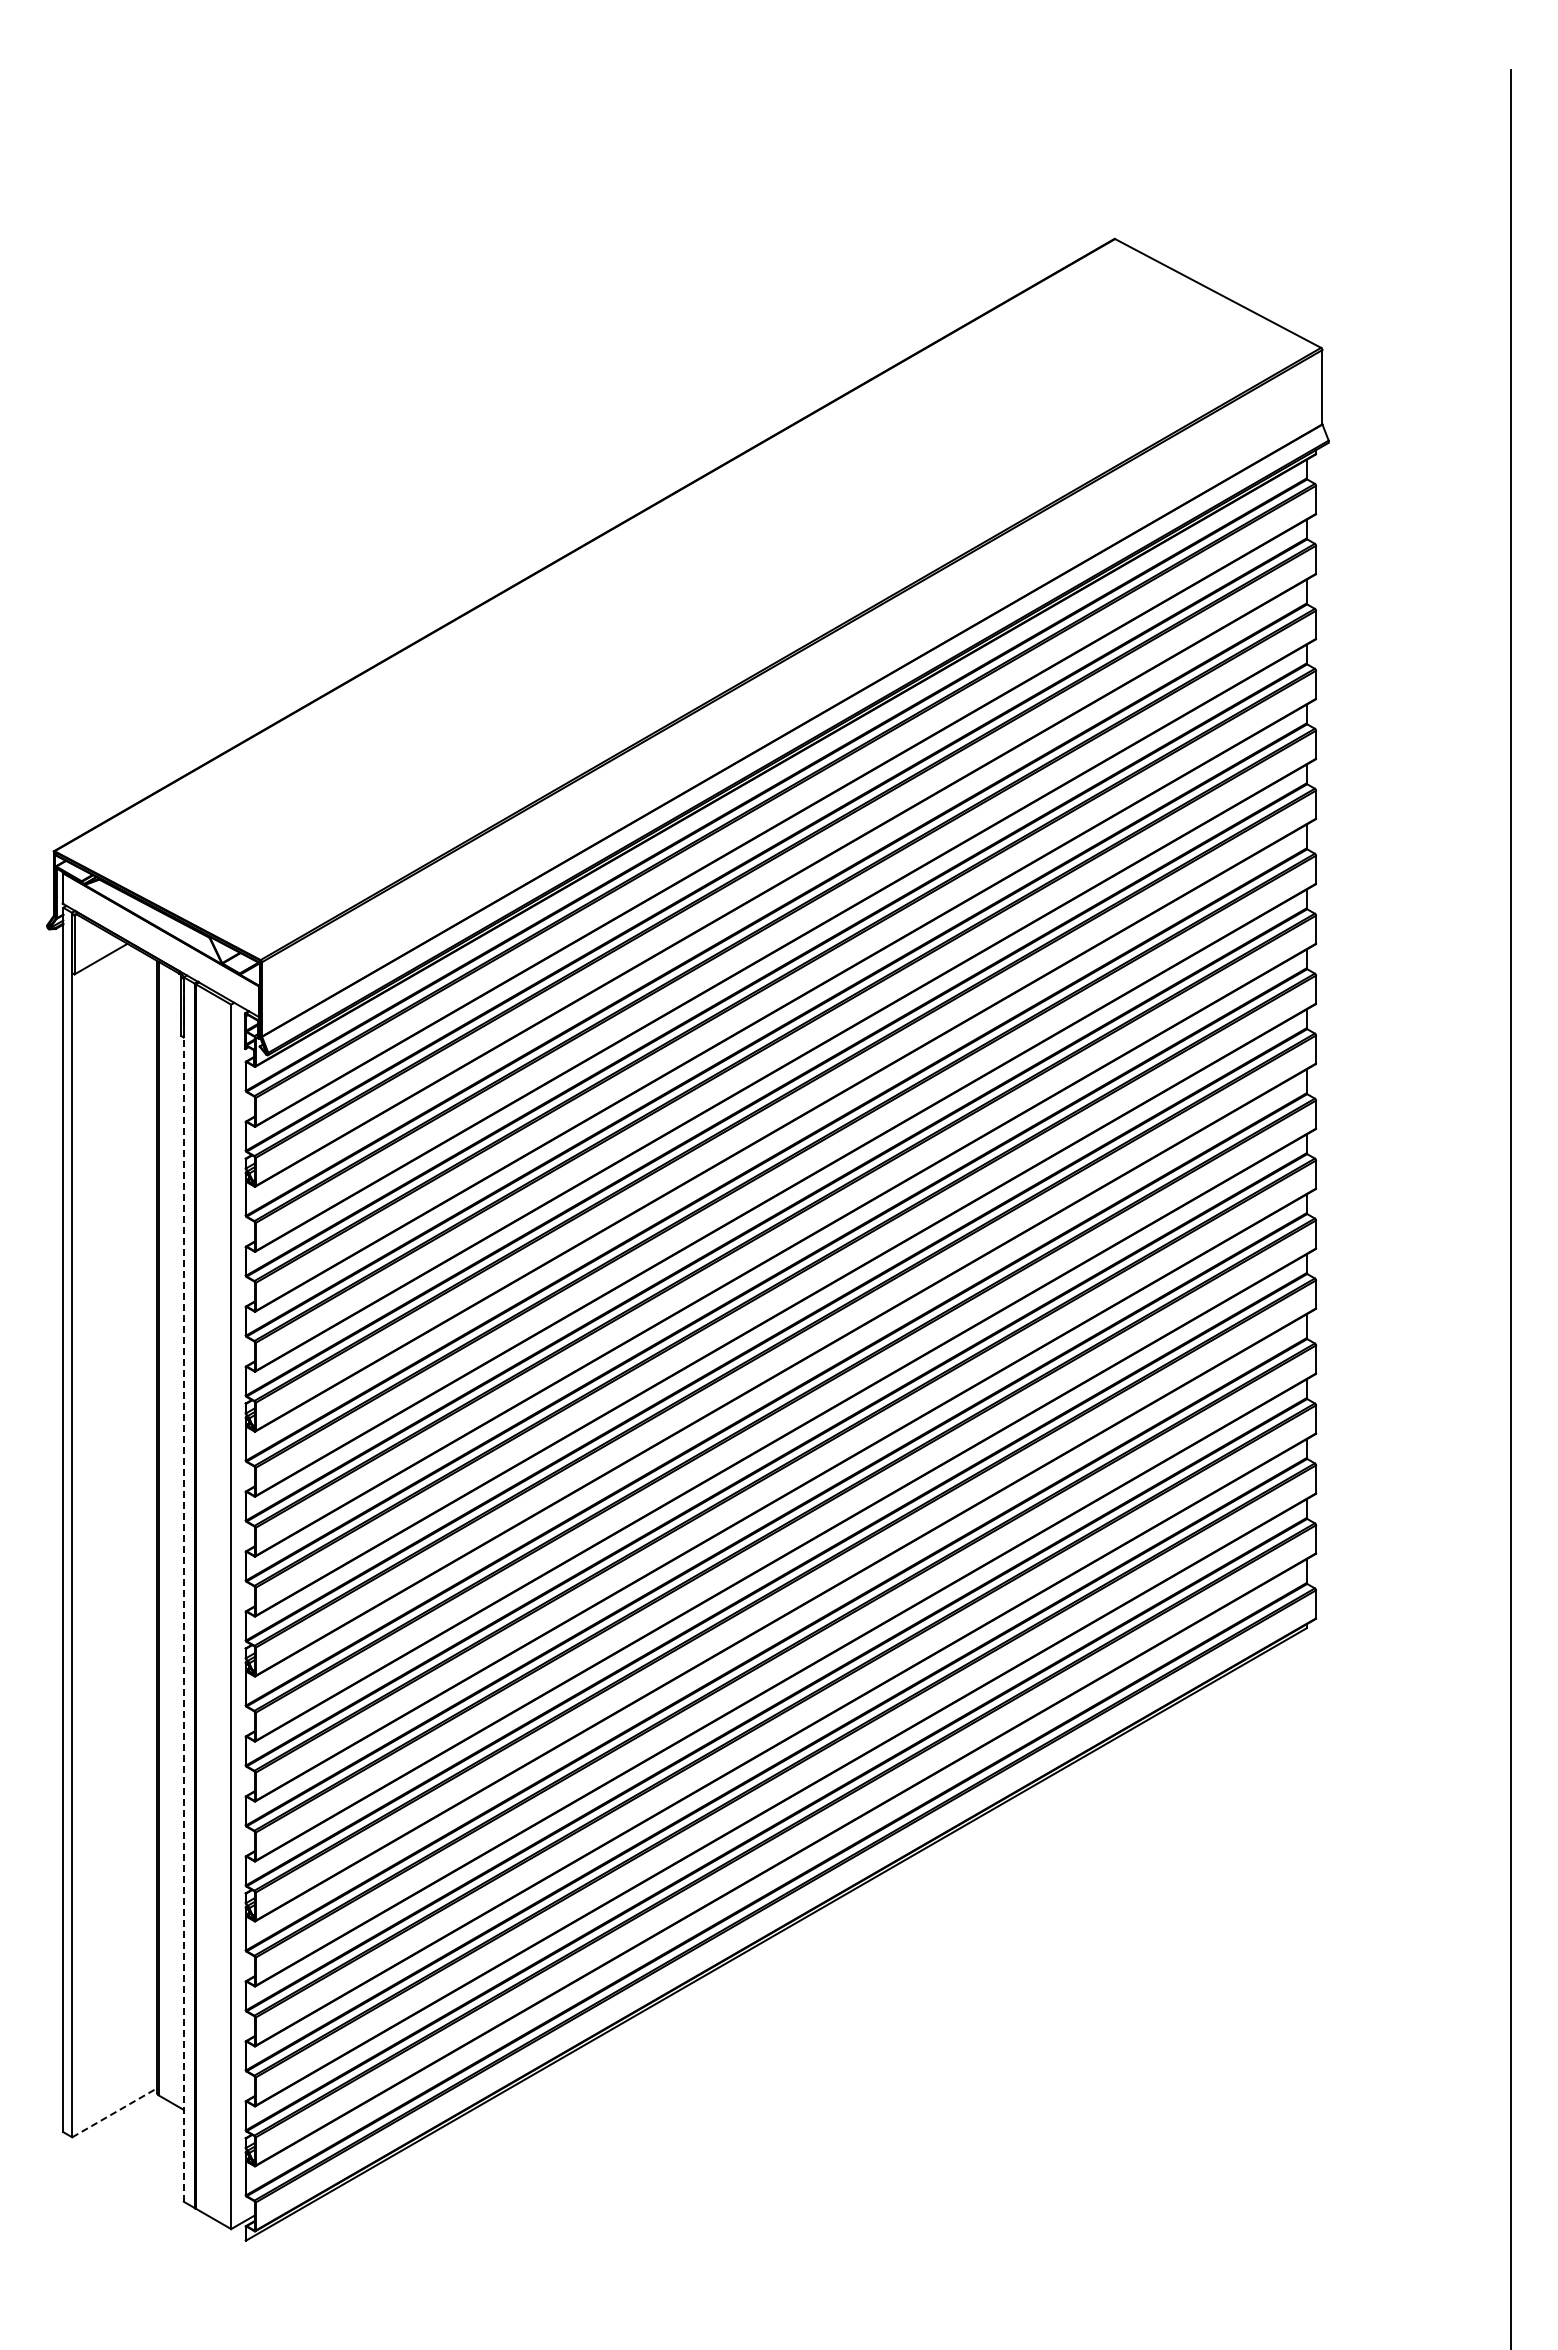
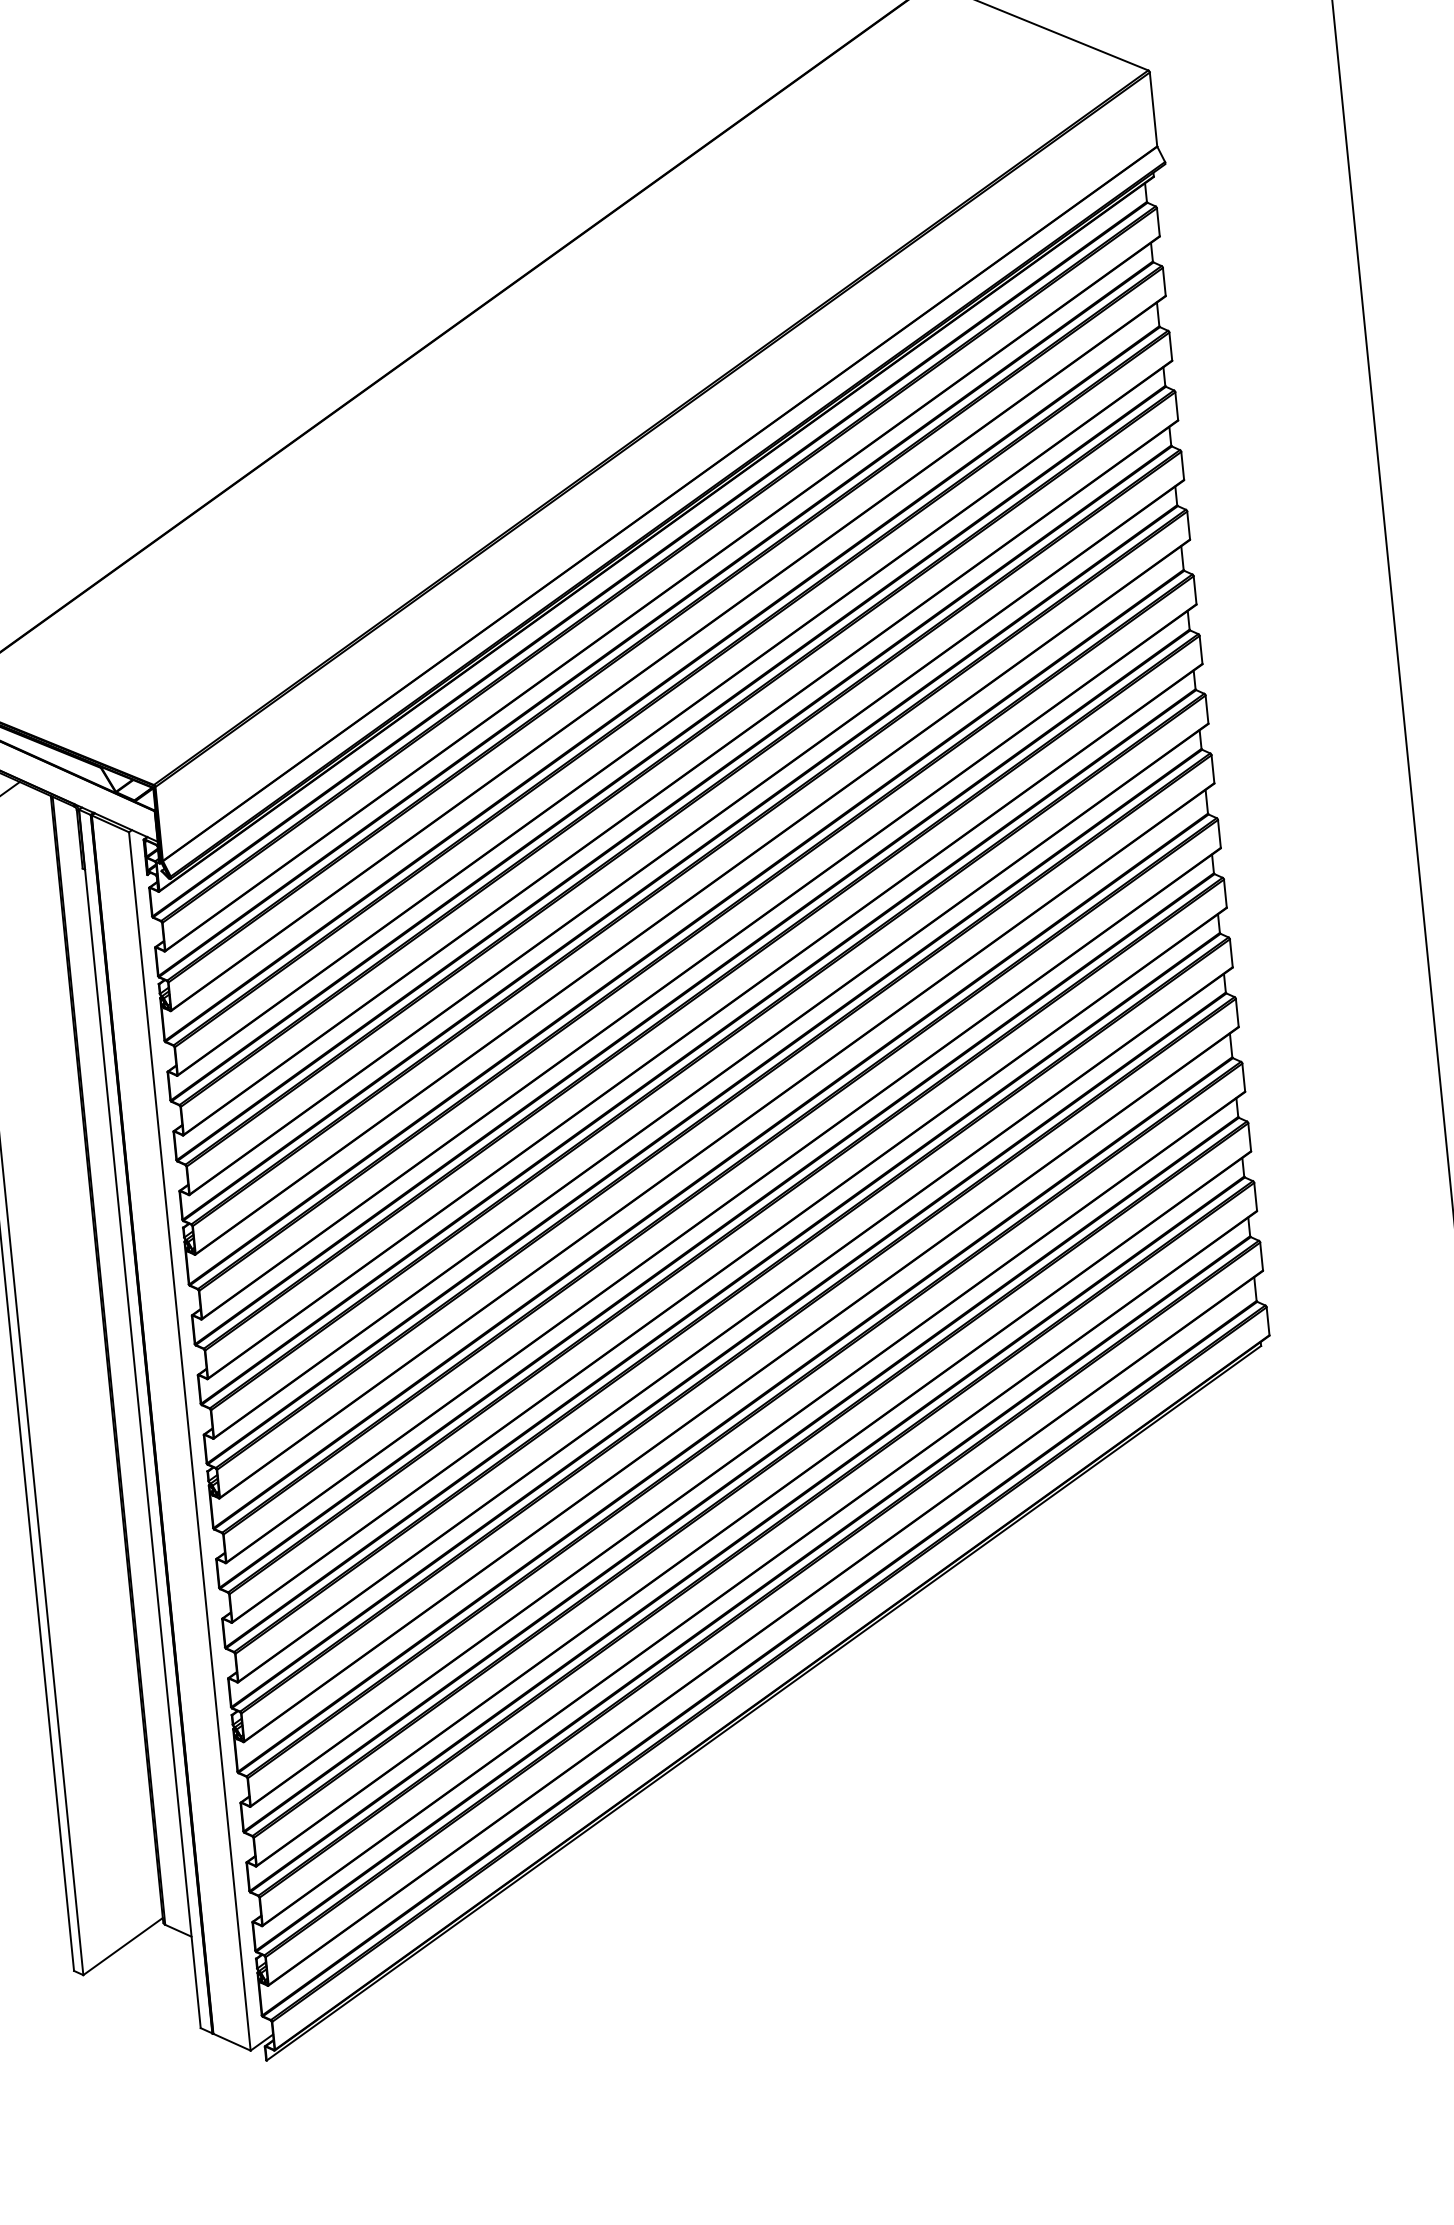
line: (183, 1589) -> (139, 1418), dashed -> solid
line: (114, 2112) -> (122, 1946), dashed -> solid

